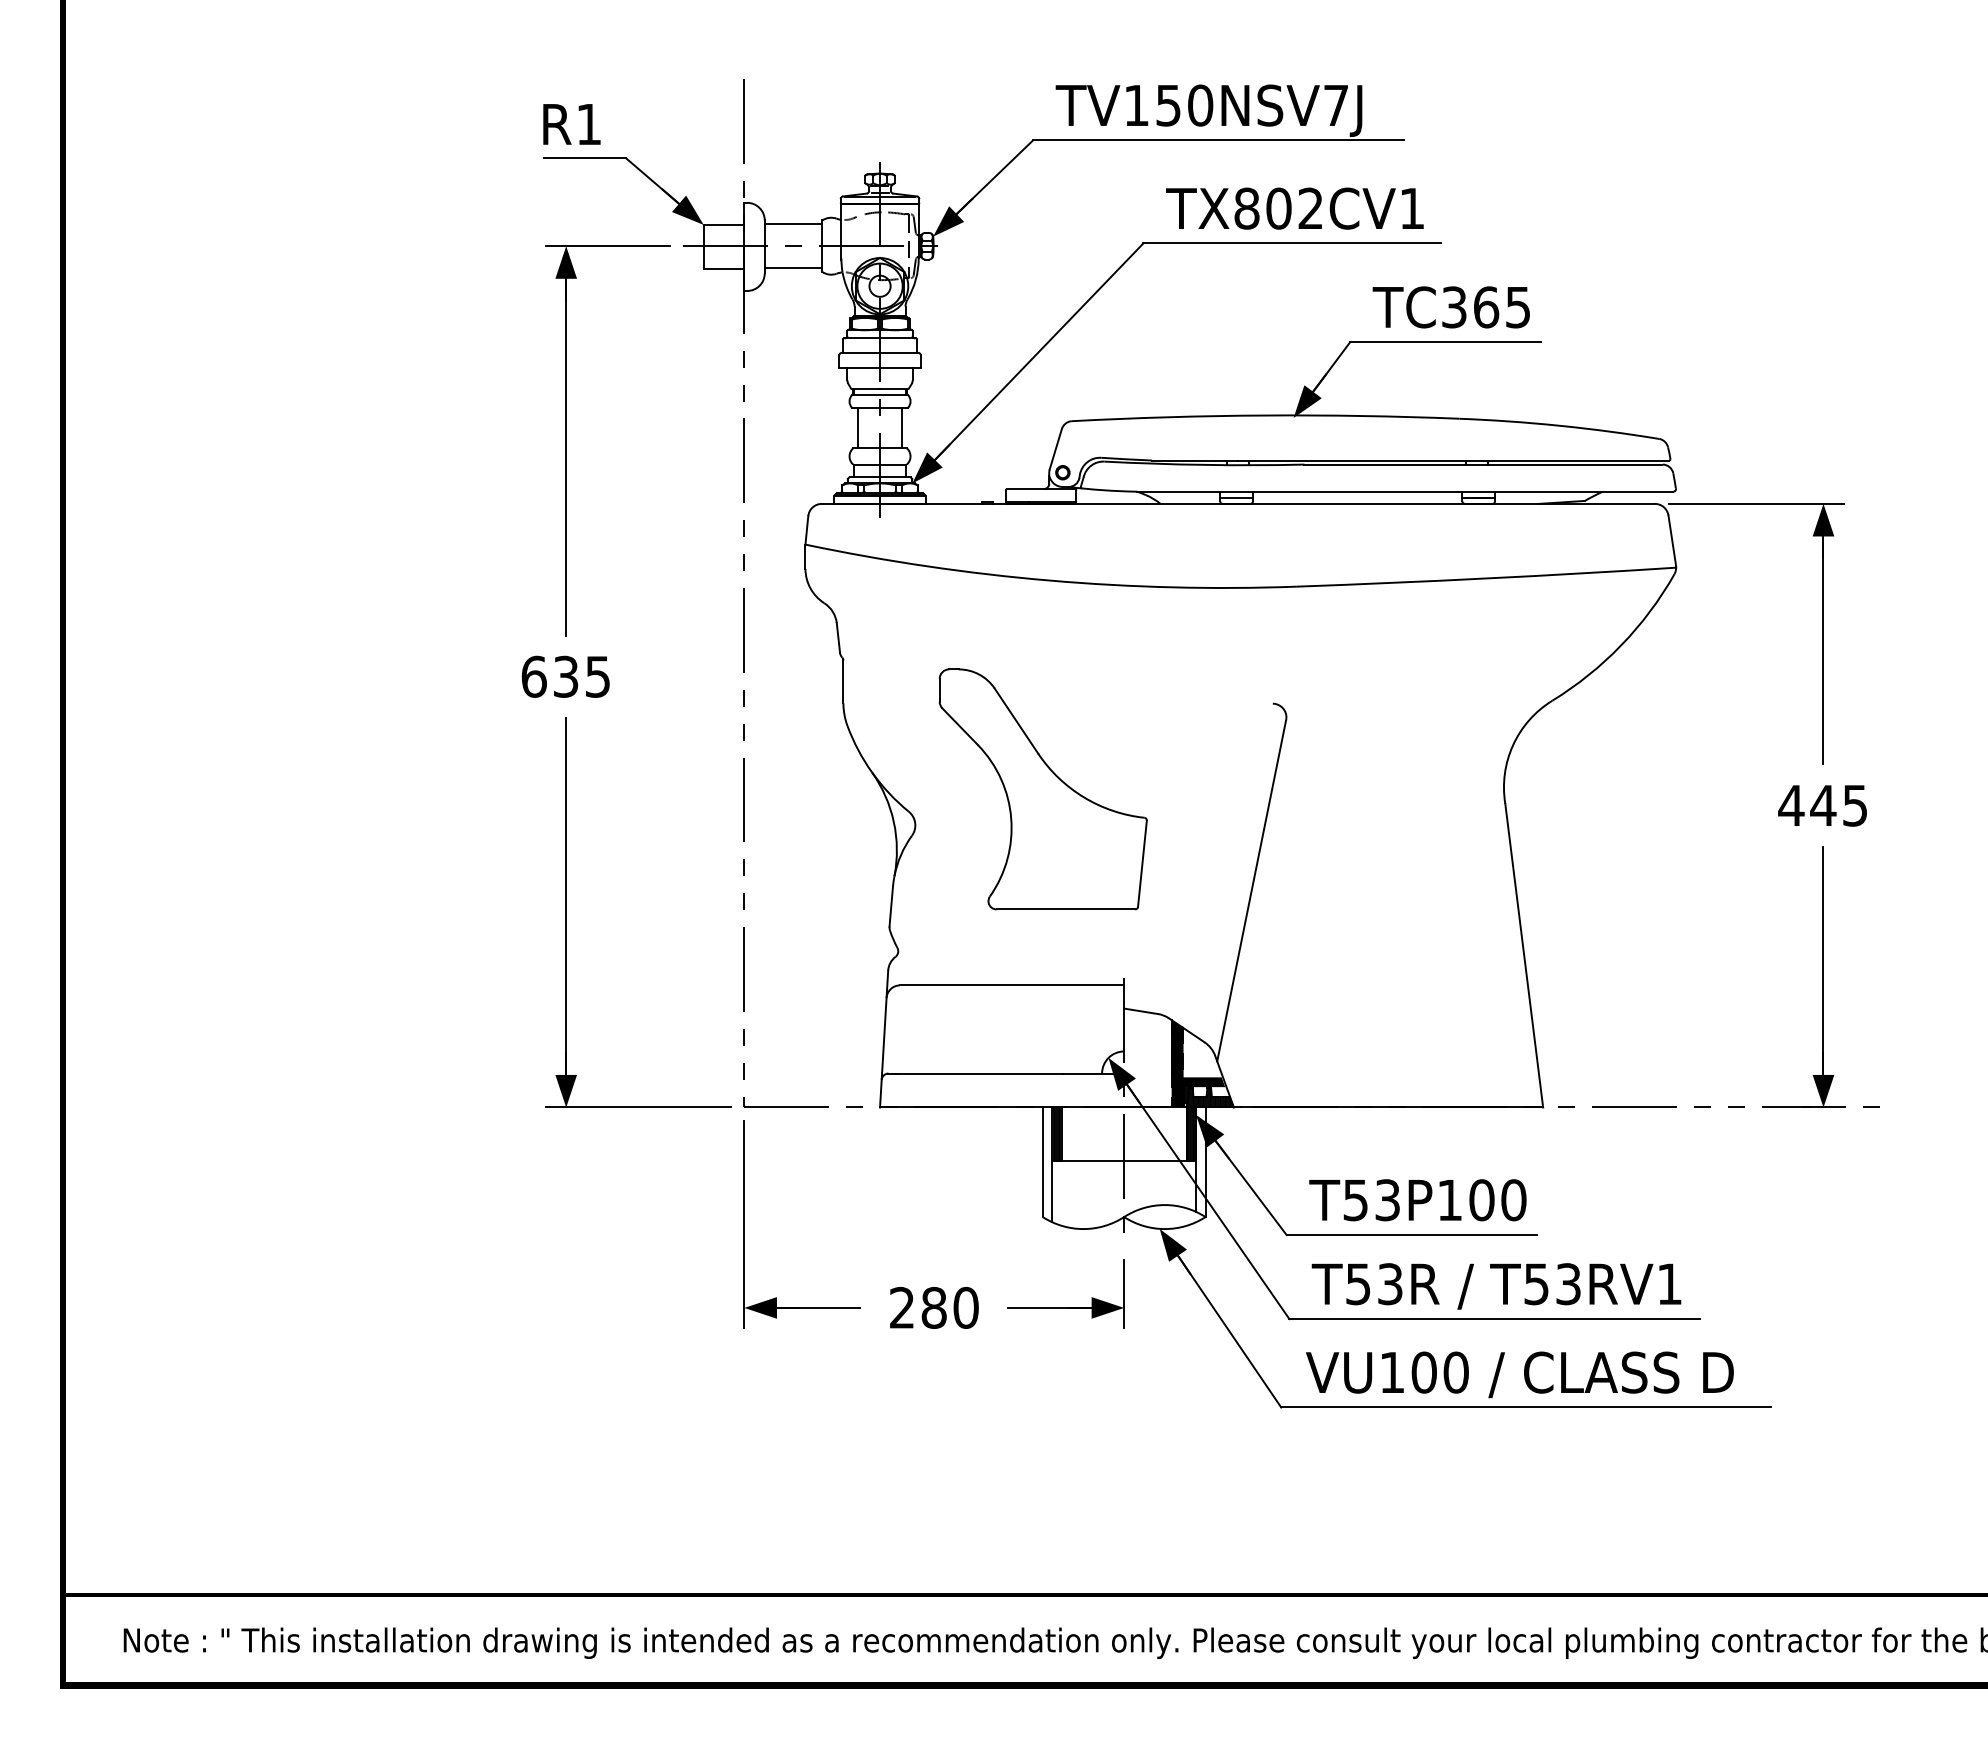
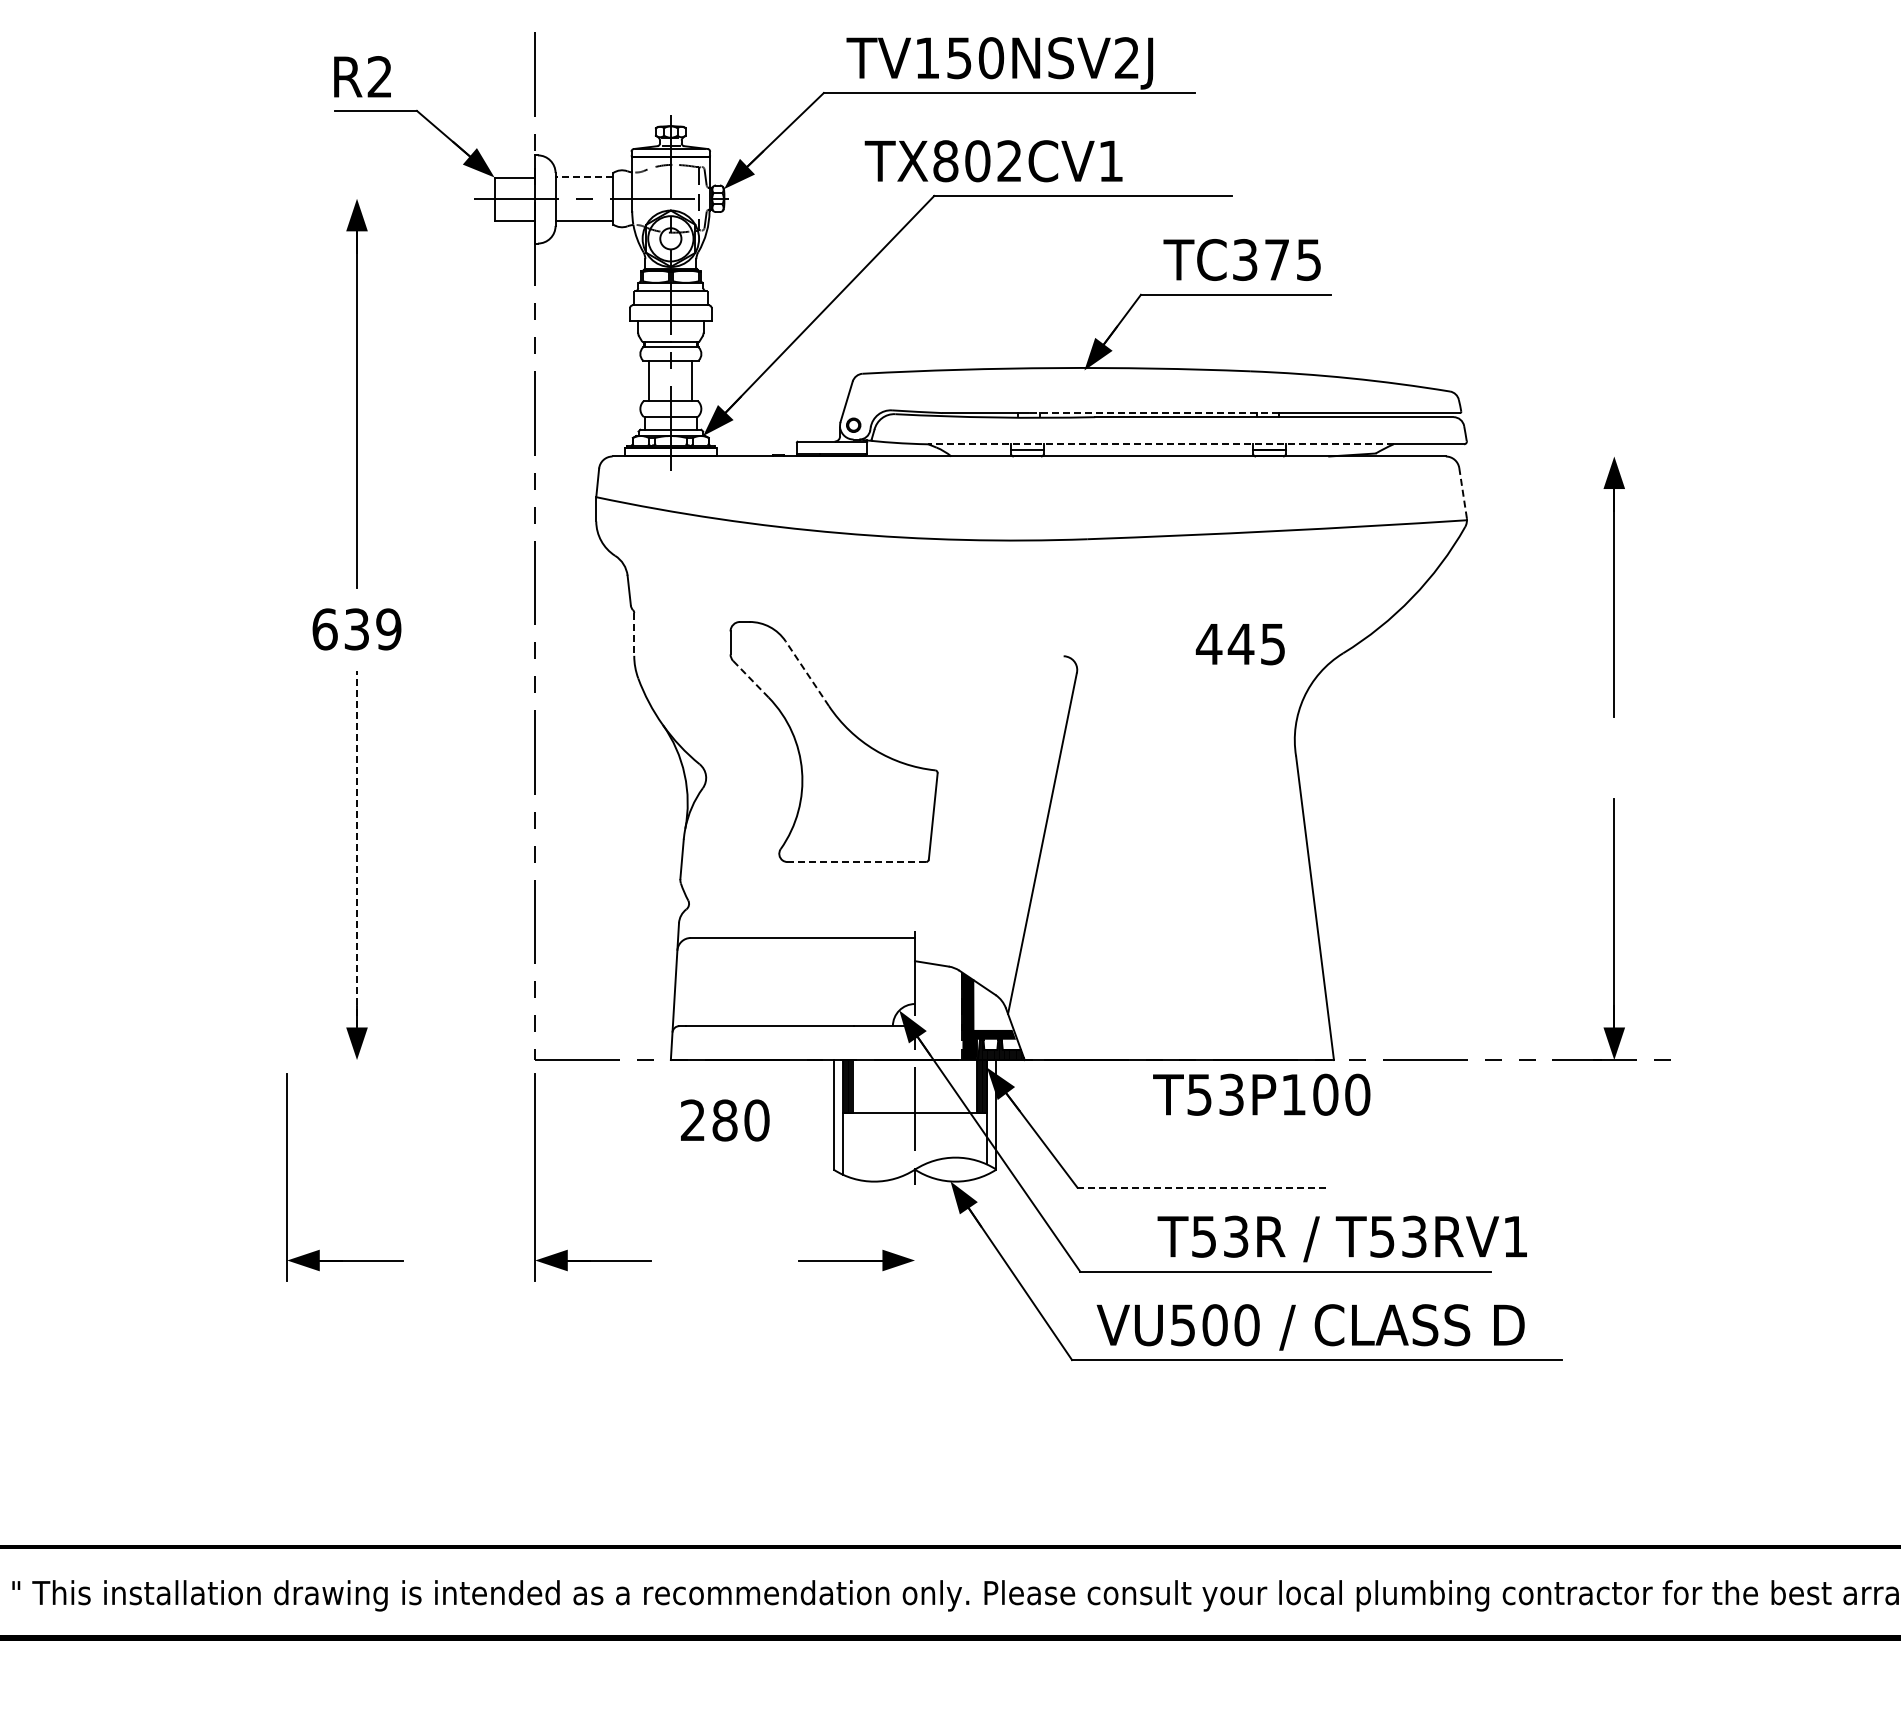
text: (1336, 104) -> (1127, 57), TV150NSV7J -> TV150NSV2J
text: (588, 123) -> (379, 76), R1 -> R2
text: (1294, 208) -> (993, 161), moved
line: (793, 224) -> (584, 177), solid -> dashed
line: (607, 246) -> (398, 199), removed
text: (1486, 307) -> (1277, 260), TC365 -> TC375
line: (1363, 460) -> (1154, 413), solid -> dashed
line: (1370, 491) -> (1161, 444), solid -> dashed
line: (1755, 503) -> (1546, 456), removed
line: (1672, 541) -> (1463, 494), solid -> dashed
text: (597, 676) -> (388, 629), 635 -> 639
line: (843, 682) -> (634, 635), solid -> dashed
line: (1016, 720) -> (807, 673), solid -> dashed
line: (960, 727) -> (751, 680), solid -> dashed
text: (1822, 805) -> (1240, 644), moved
line: (566, 906) -> (357, 859), solid -> dashed
line: (1066, 909) -> (857, 862), solid -> dashed
line: (637, 1107) -> (428, 1060), removed
text: (1417, 1200) -> (1261, 1095), moved
part: (496, 1224) -> (287, 1177), added
line: (1411, 1235) -> (1202, 1188), solid -> dashed
text: (1496, 1286) -> (1342, 1239), moved
line: (1124, 1293) -> (915, 1246), removed
text: (934, 1307) -> (725, 1120), moved
text: (1391, 1372) -> (1182, 1325), VU100 -> VU500

